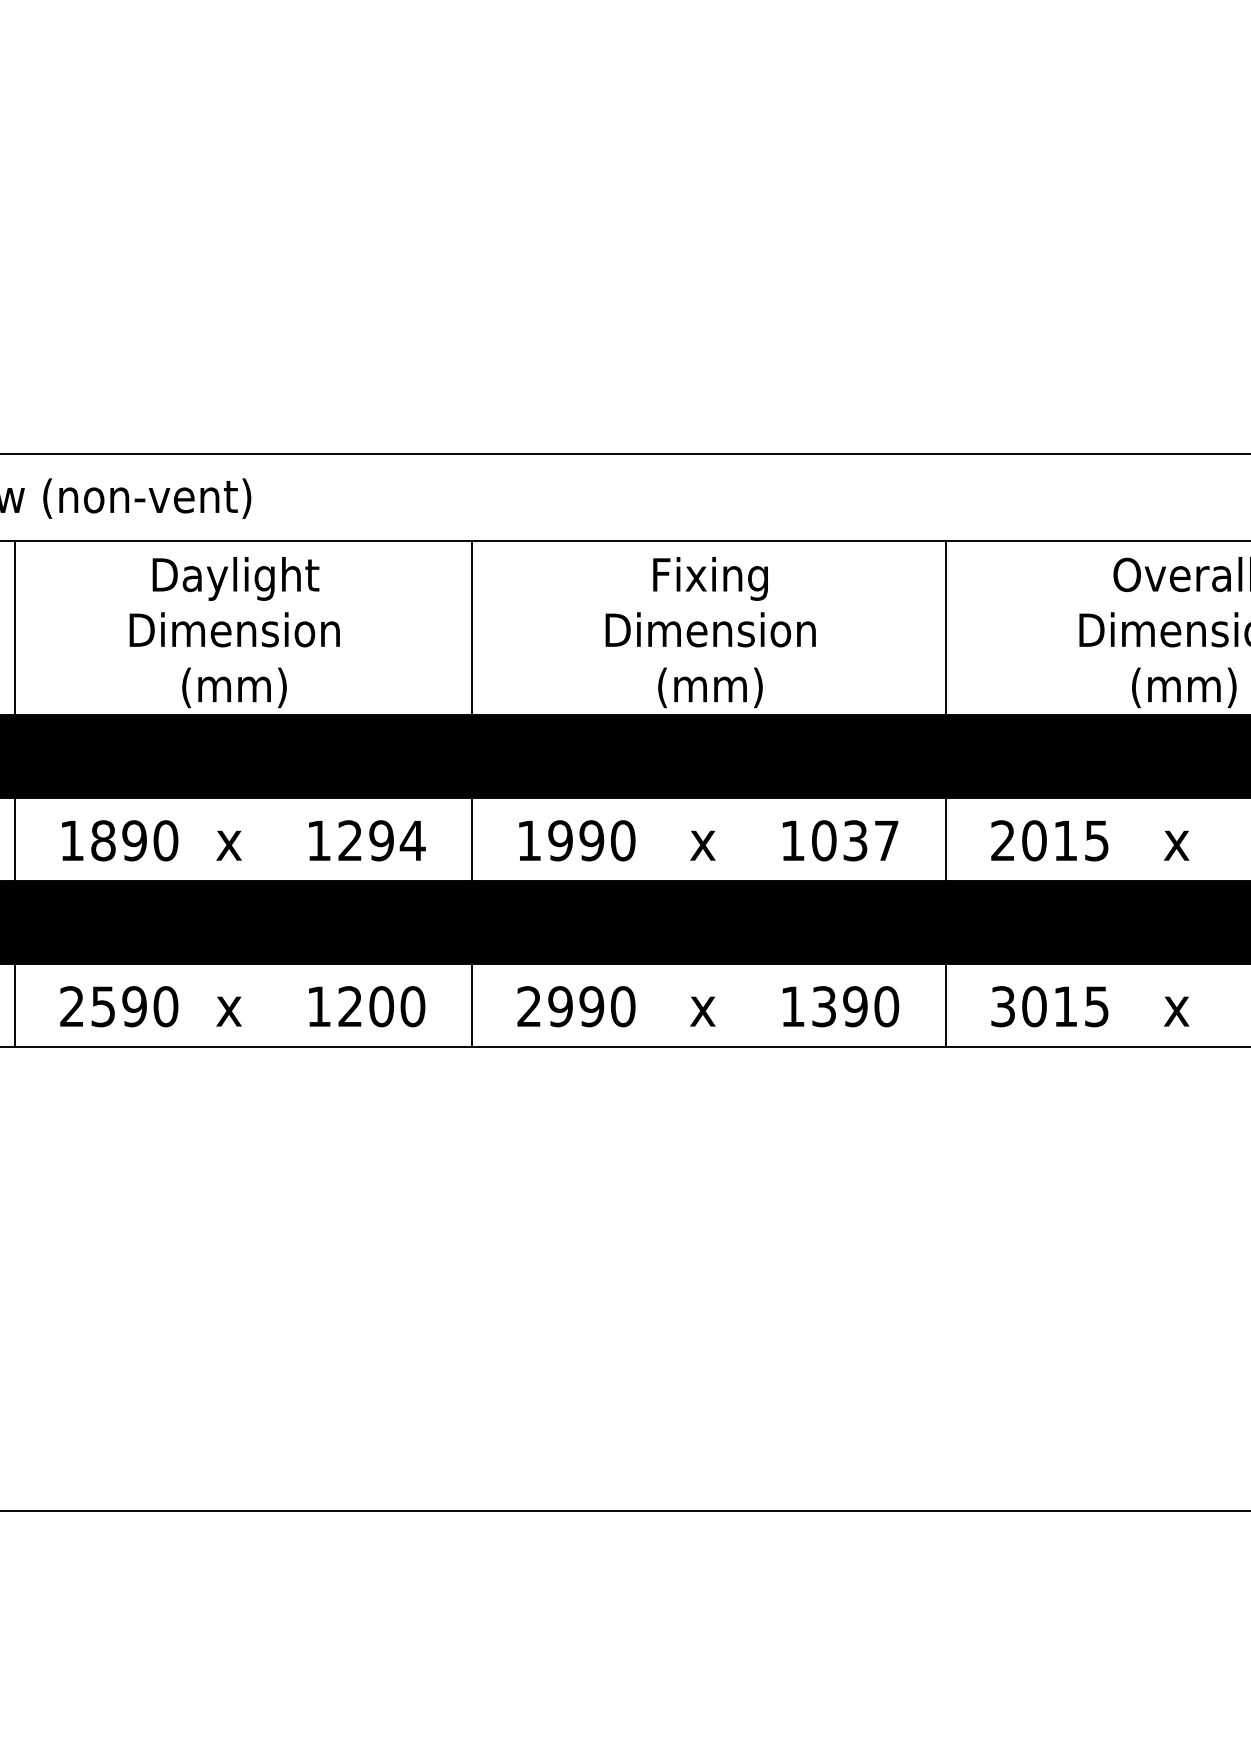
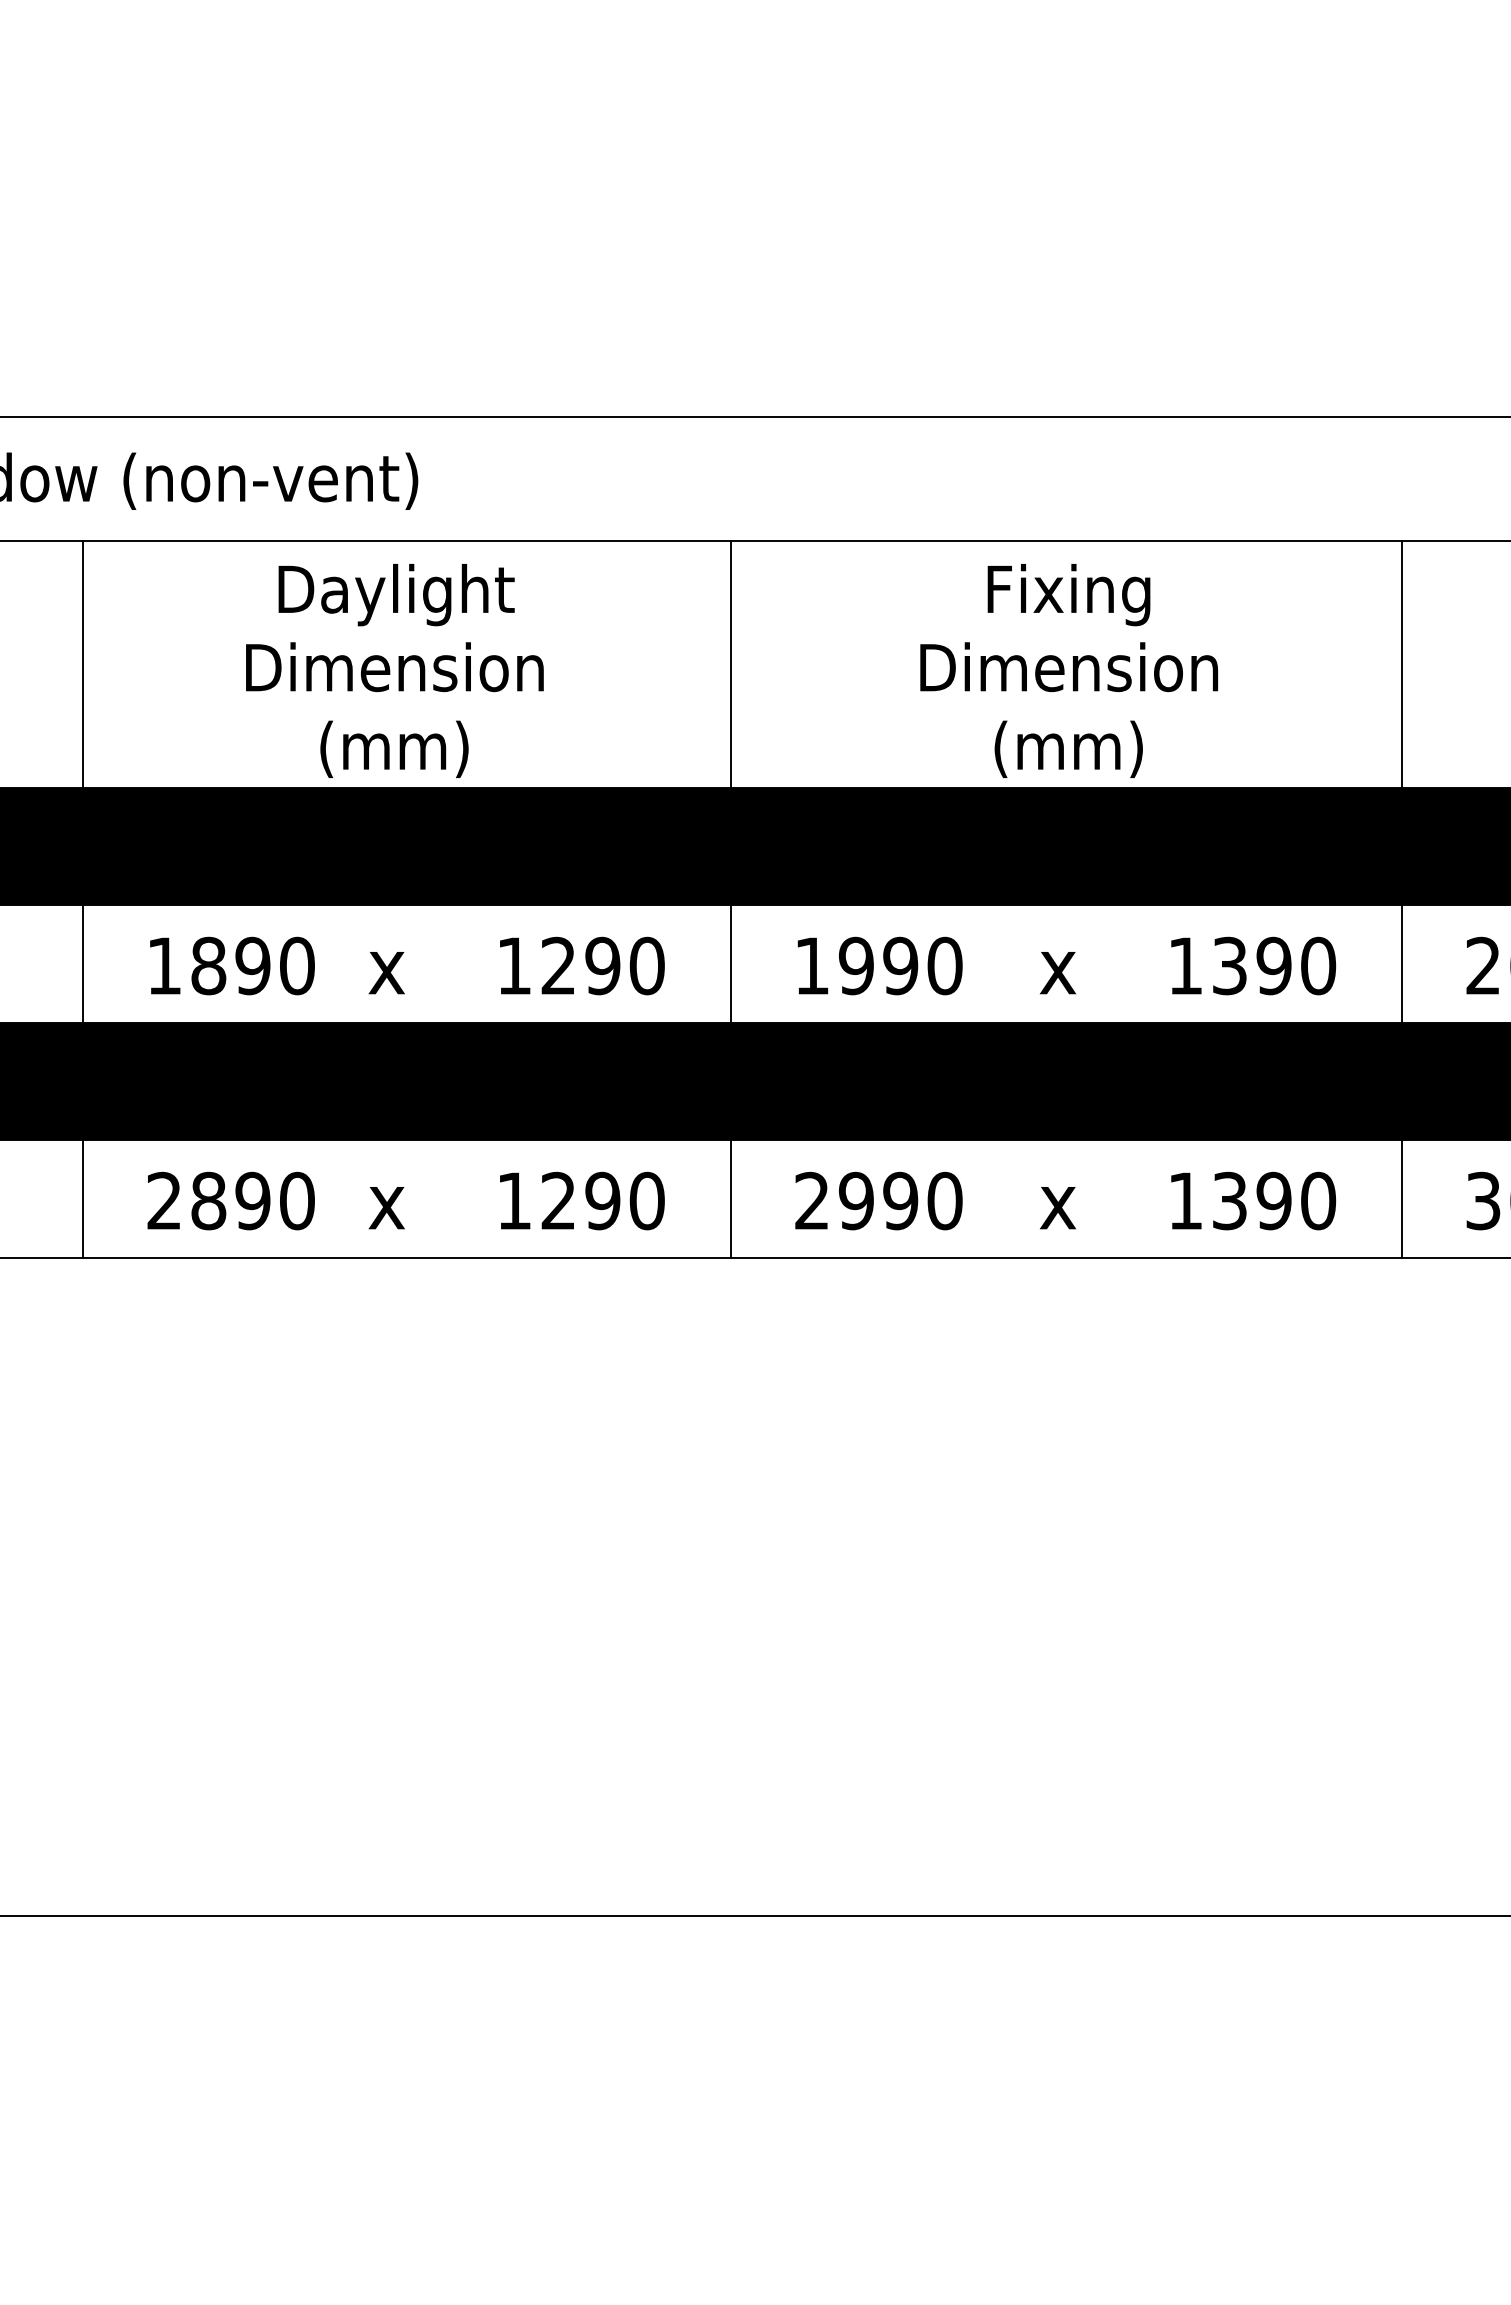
text: (412, 840) -> (646, 965), 1294 -> 1290
text: (855, 840) -> (1274, 965), 1037 -> 1390
text: (103, 1006) -> (208, 1200), 2590 -> 2890
text: (381, 1006) -> (602, 1200), 1200 -> 1290

